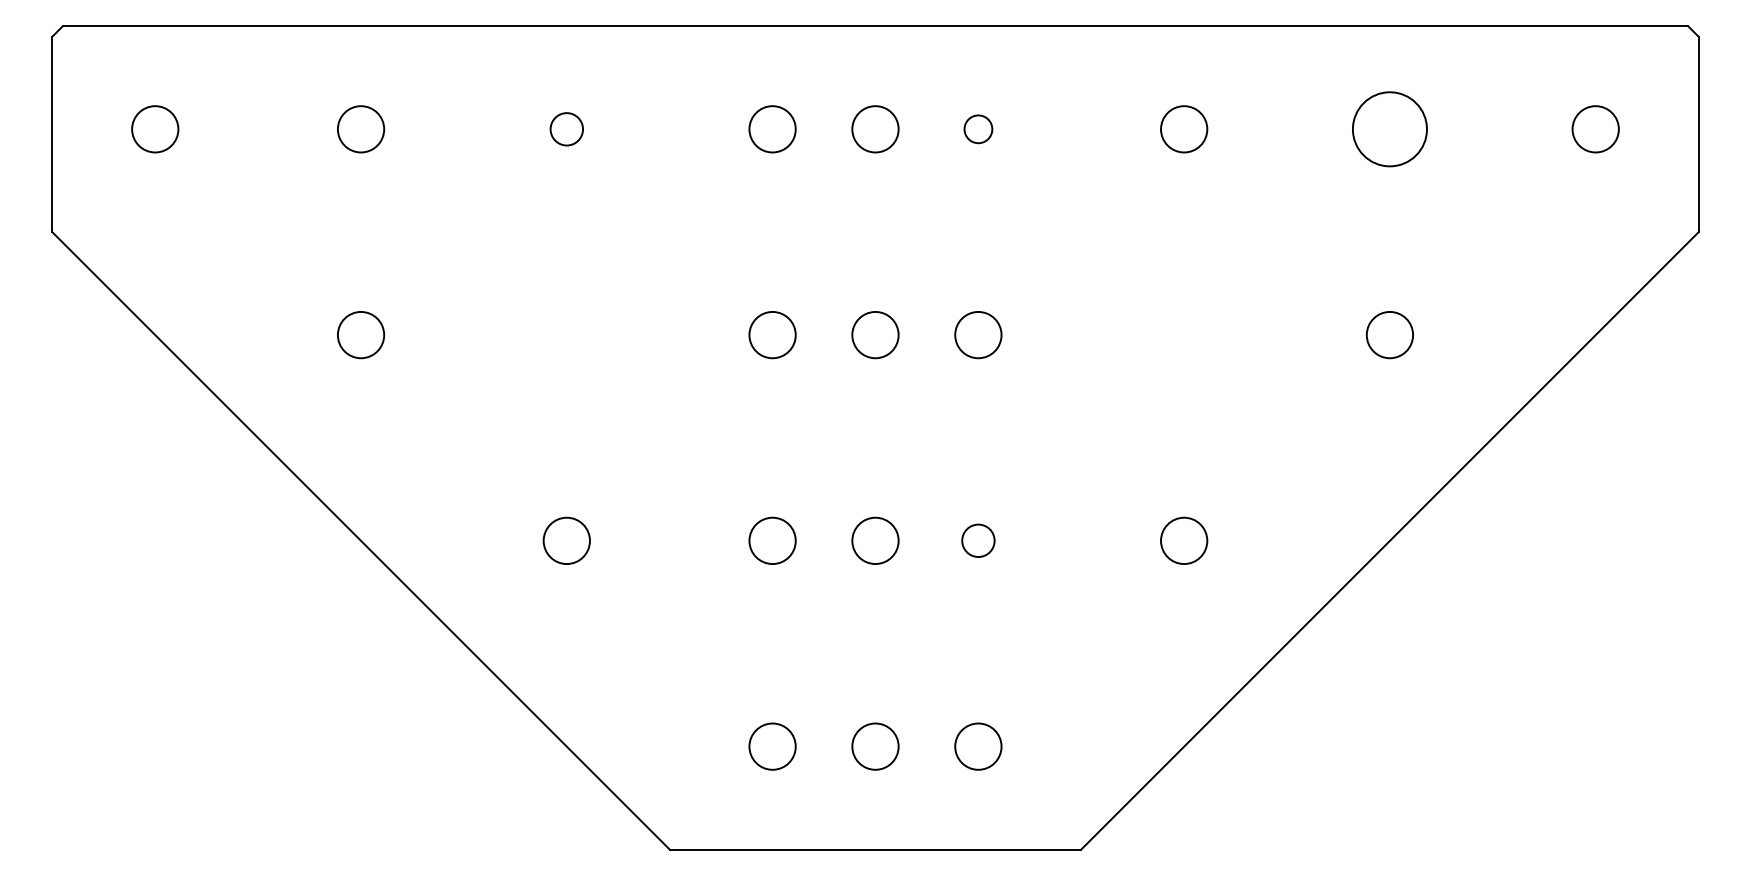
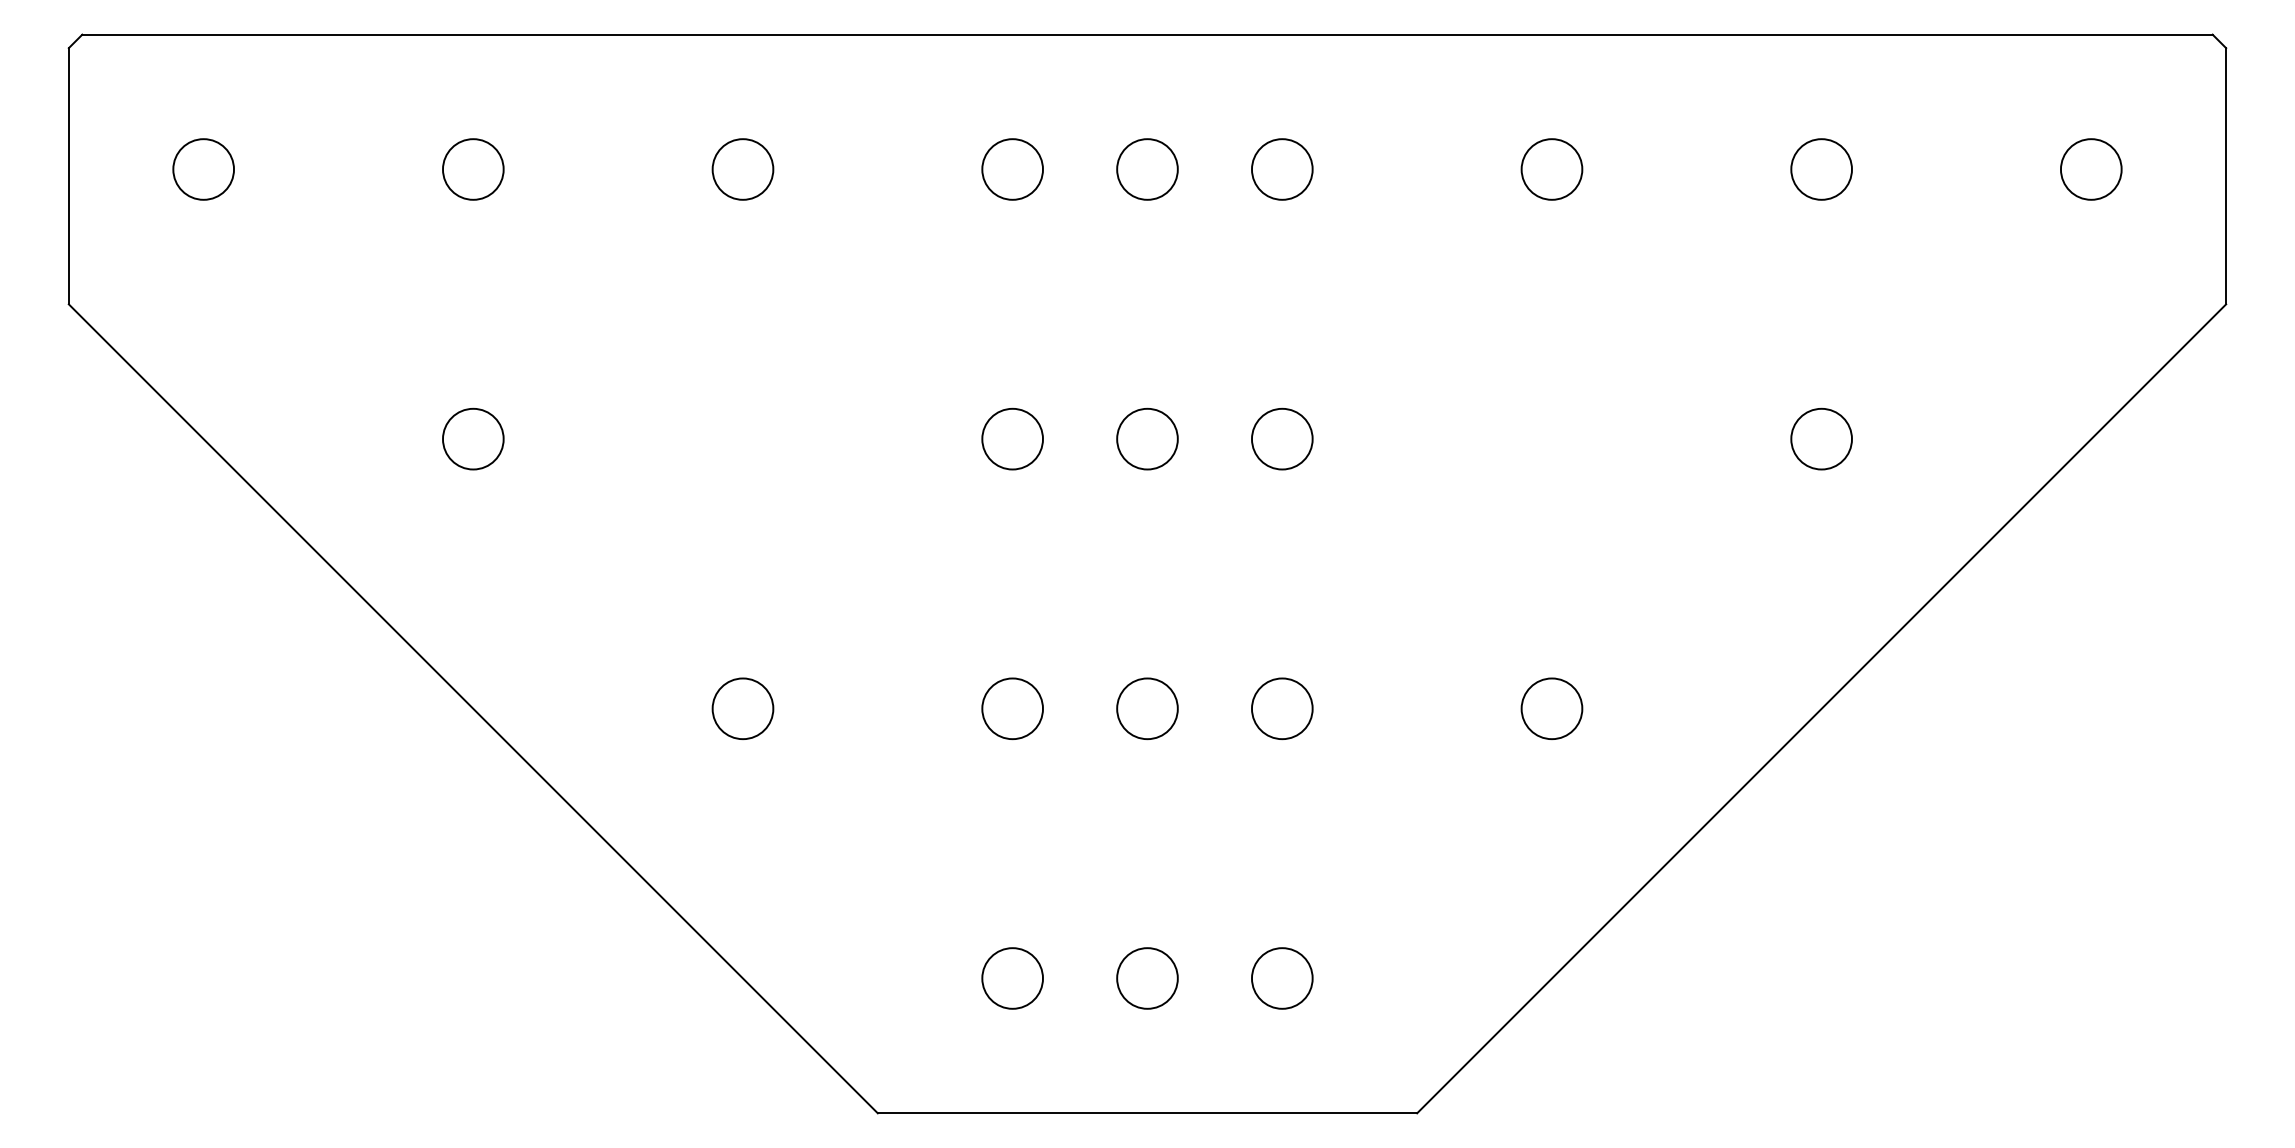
circle: (566, 129) -> (742, 169), size x1.43
circle: (978, 129) -> (1282, 169), size x1.67
circle: (1389, 129) -> (1821, 169), size x0.62
circle: (978, 540) -> (1282, 708), size x1.43

